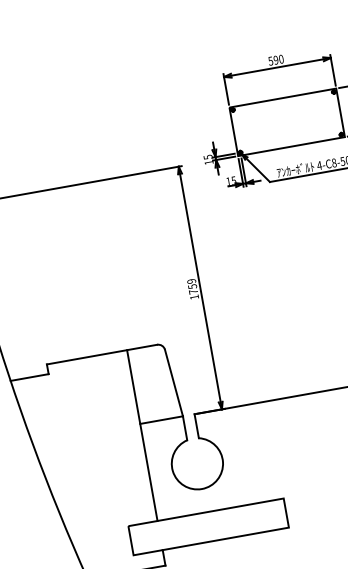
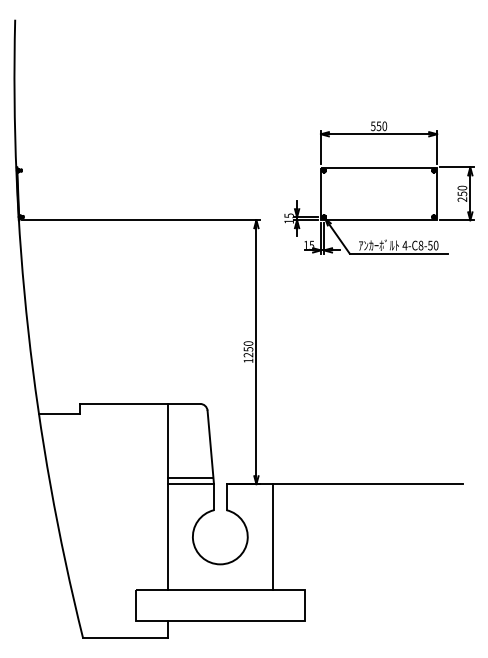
text: (275, 59) -> (378, 125), 590 -> 550
text: (192, 286) -> (248, 349), 1759 -> 1250
line: (160, 414) -> (190, 477), added
line: (246, 454) -> (273, 536), added

